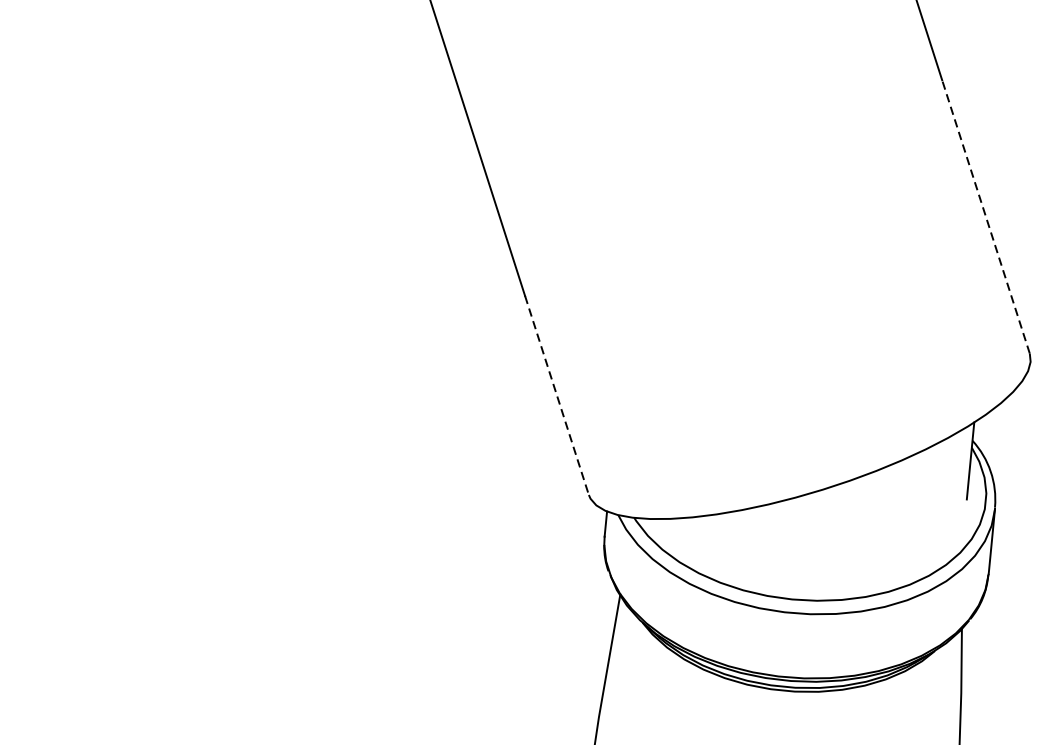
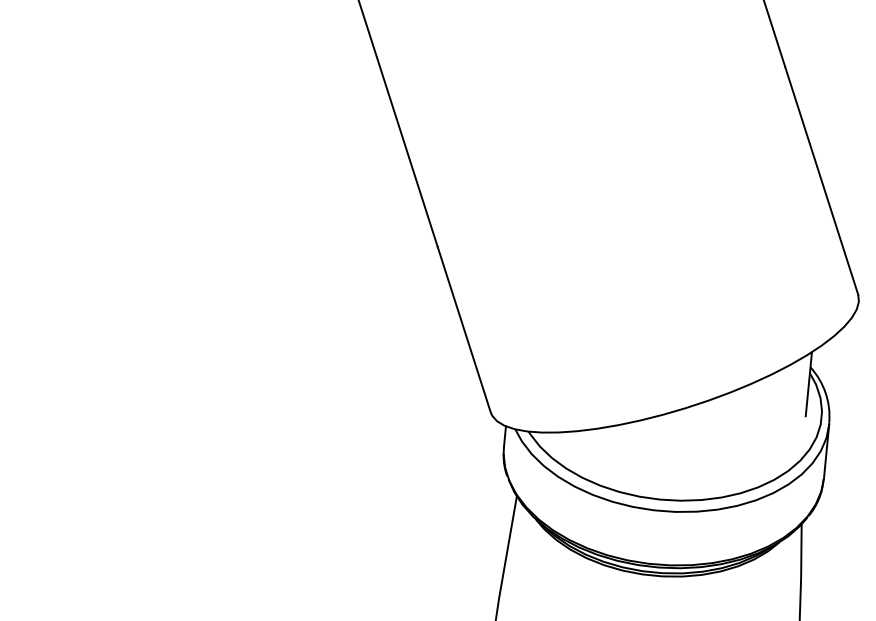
line: (985, 216) -> (821, 180), dashed -> solid
line: (557, 396) -> (464, 330), dashed -> solid

